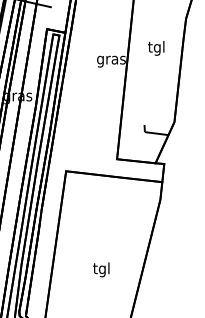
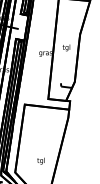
text: (100, 268) -> (40, 160), moved

